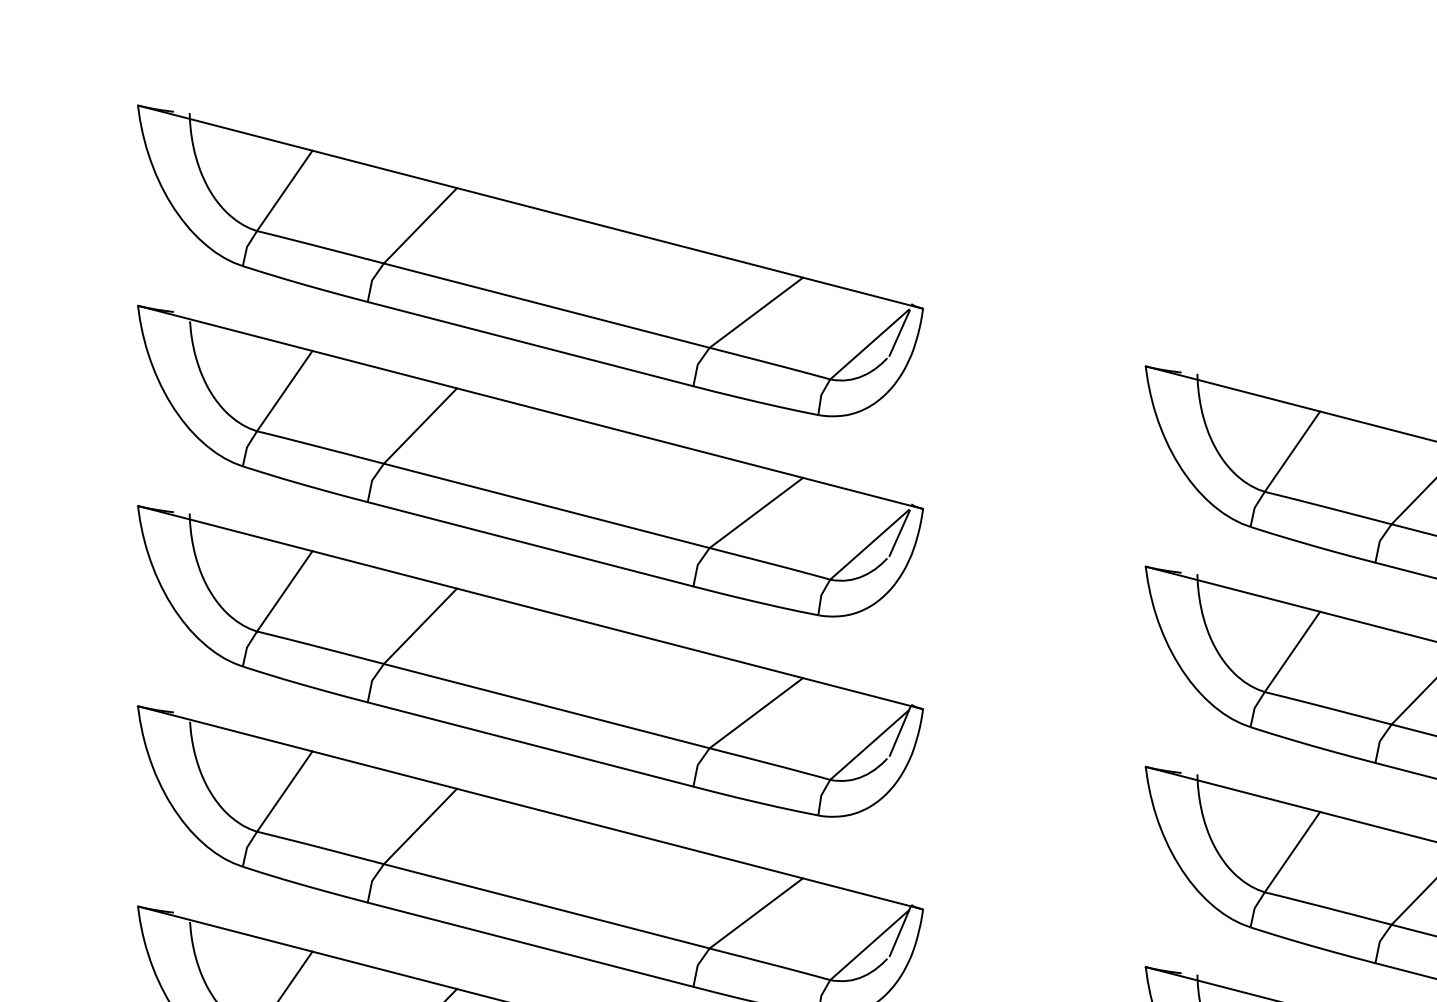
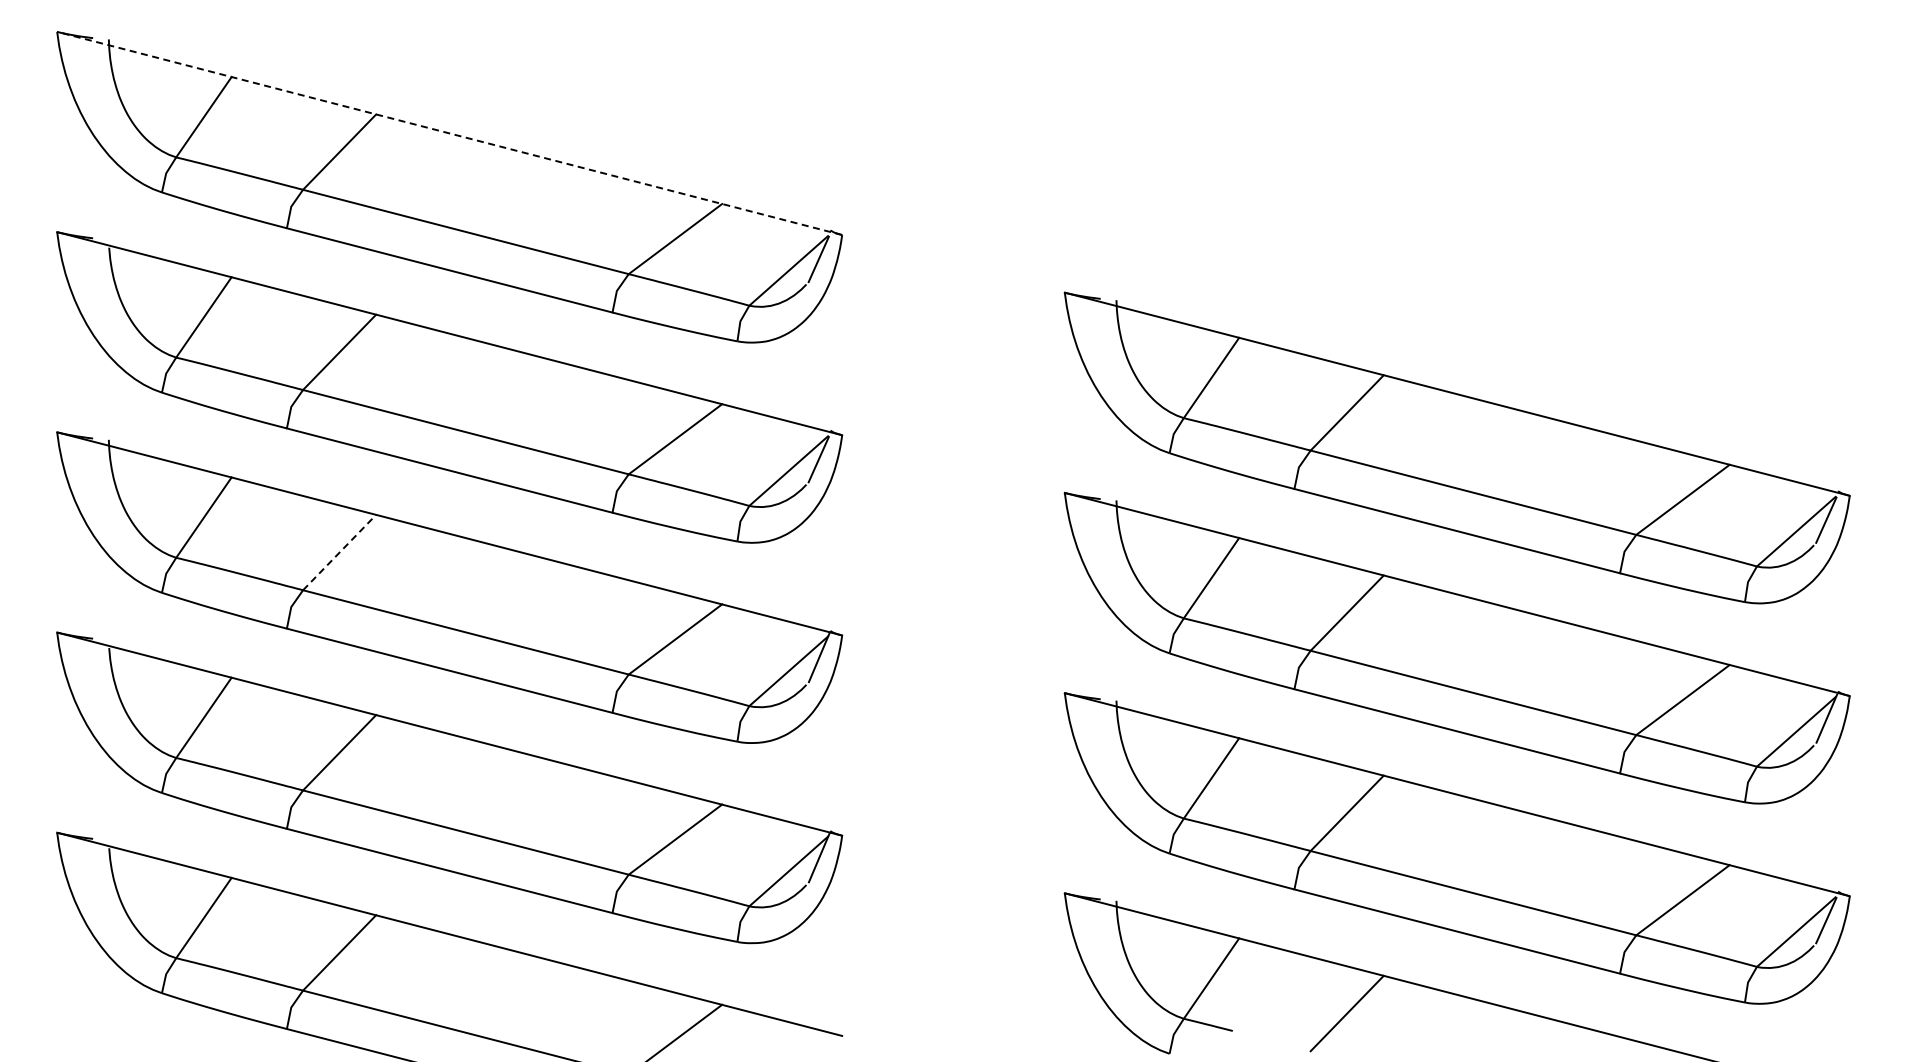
line: (530, 207) -> (449, 133), solid -> dashed
line: (420, 626) -> (339, 552), solid -> dashed

